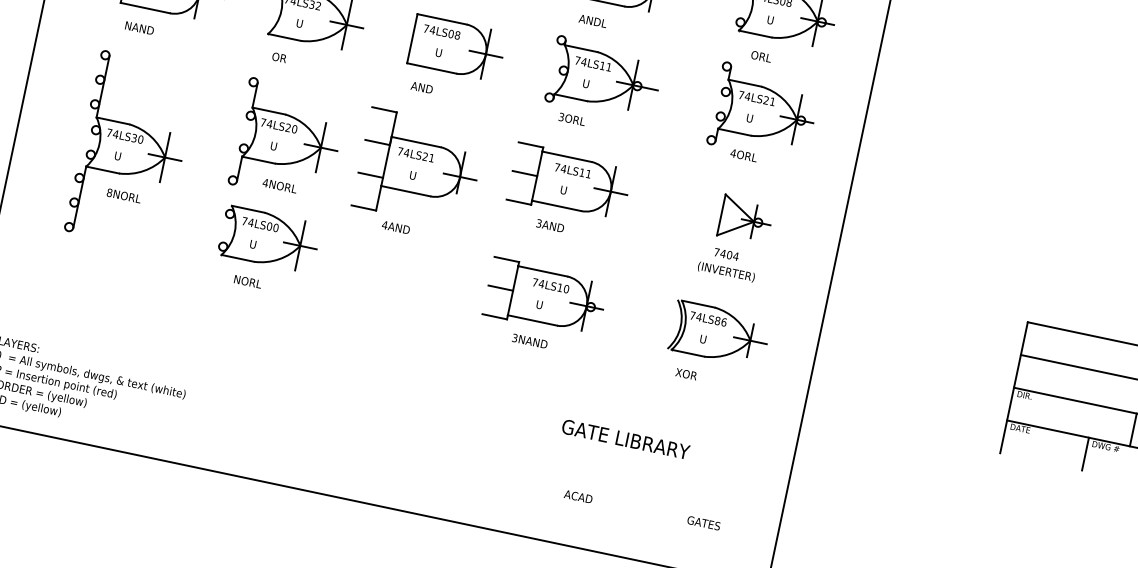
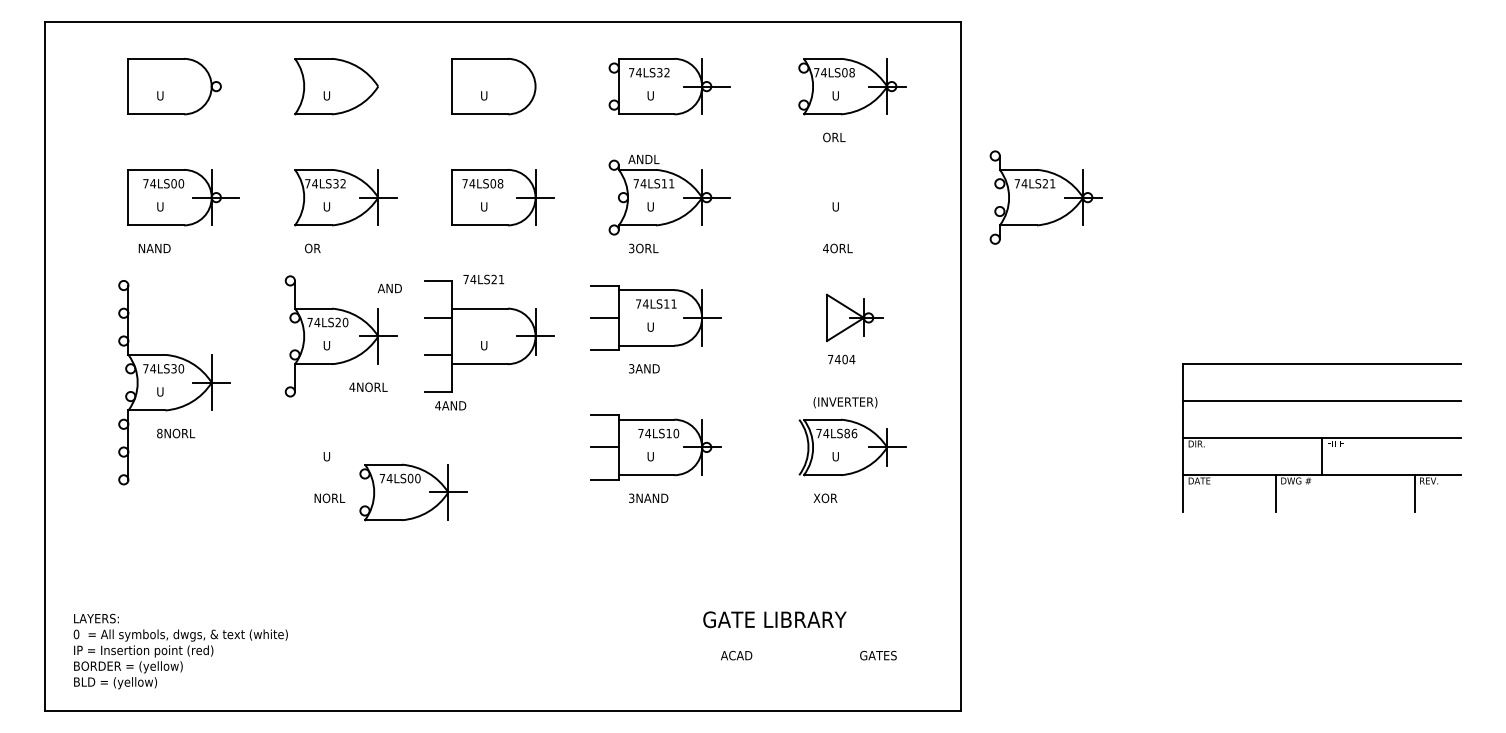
text: (592, 20) -> (643, 158), moved
text: (421, 87) -> (389, 288), moved
part: (763, 112) -> (1045, 197), moved
text: (415, 154) -> (483, 279), moved
text: (280, 185) -> (368, 386), moved
text: (395, 227) -> (450, 405), moved
part: (269, 239) -> (413, 492), moved
text: (726, 271) -> (845, 402), moved
text: (625, 439) -> (774, 619), moved

